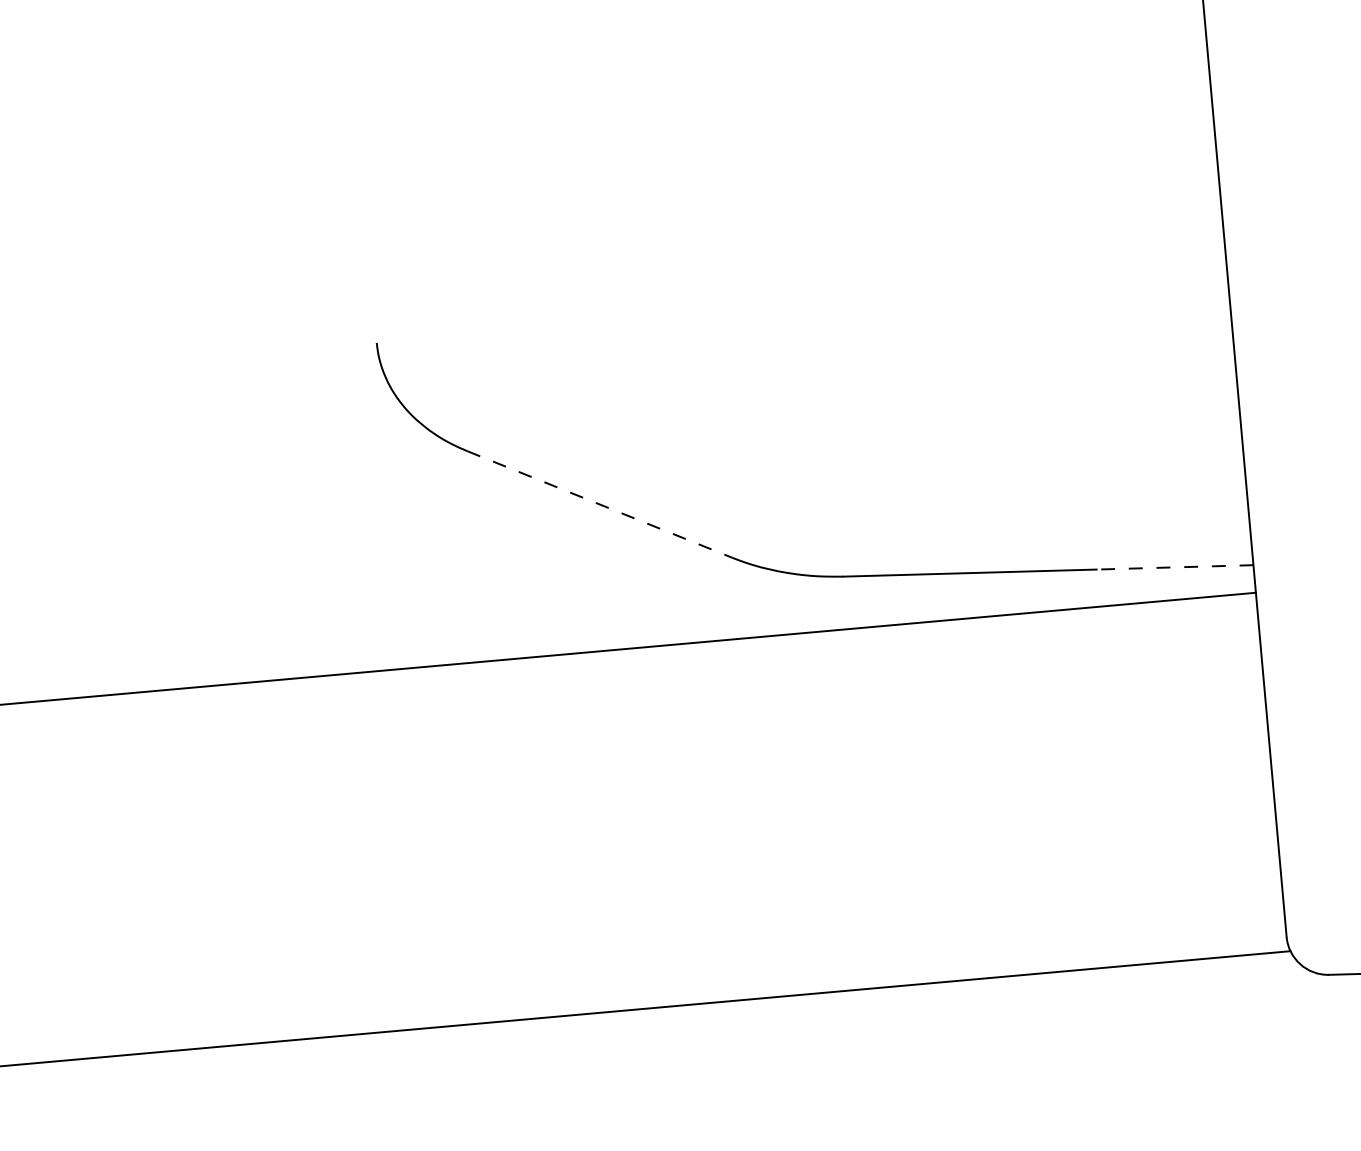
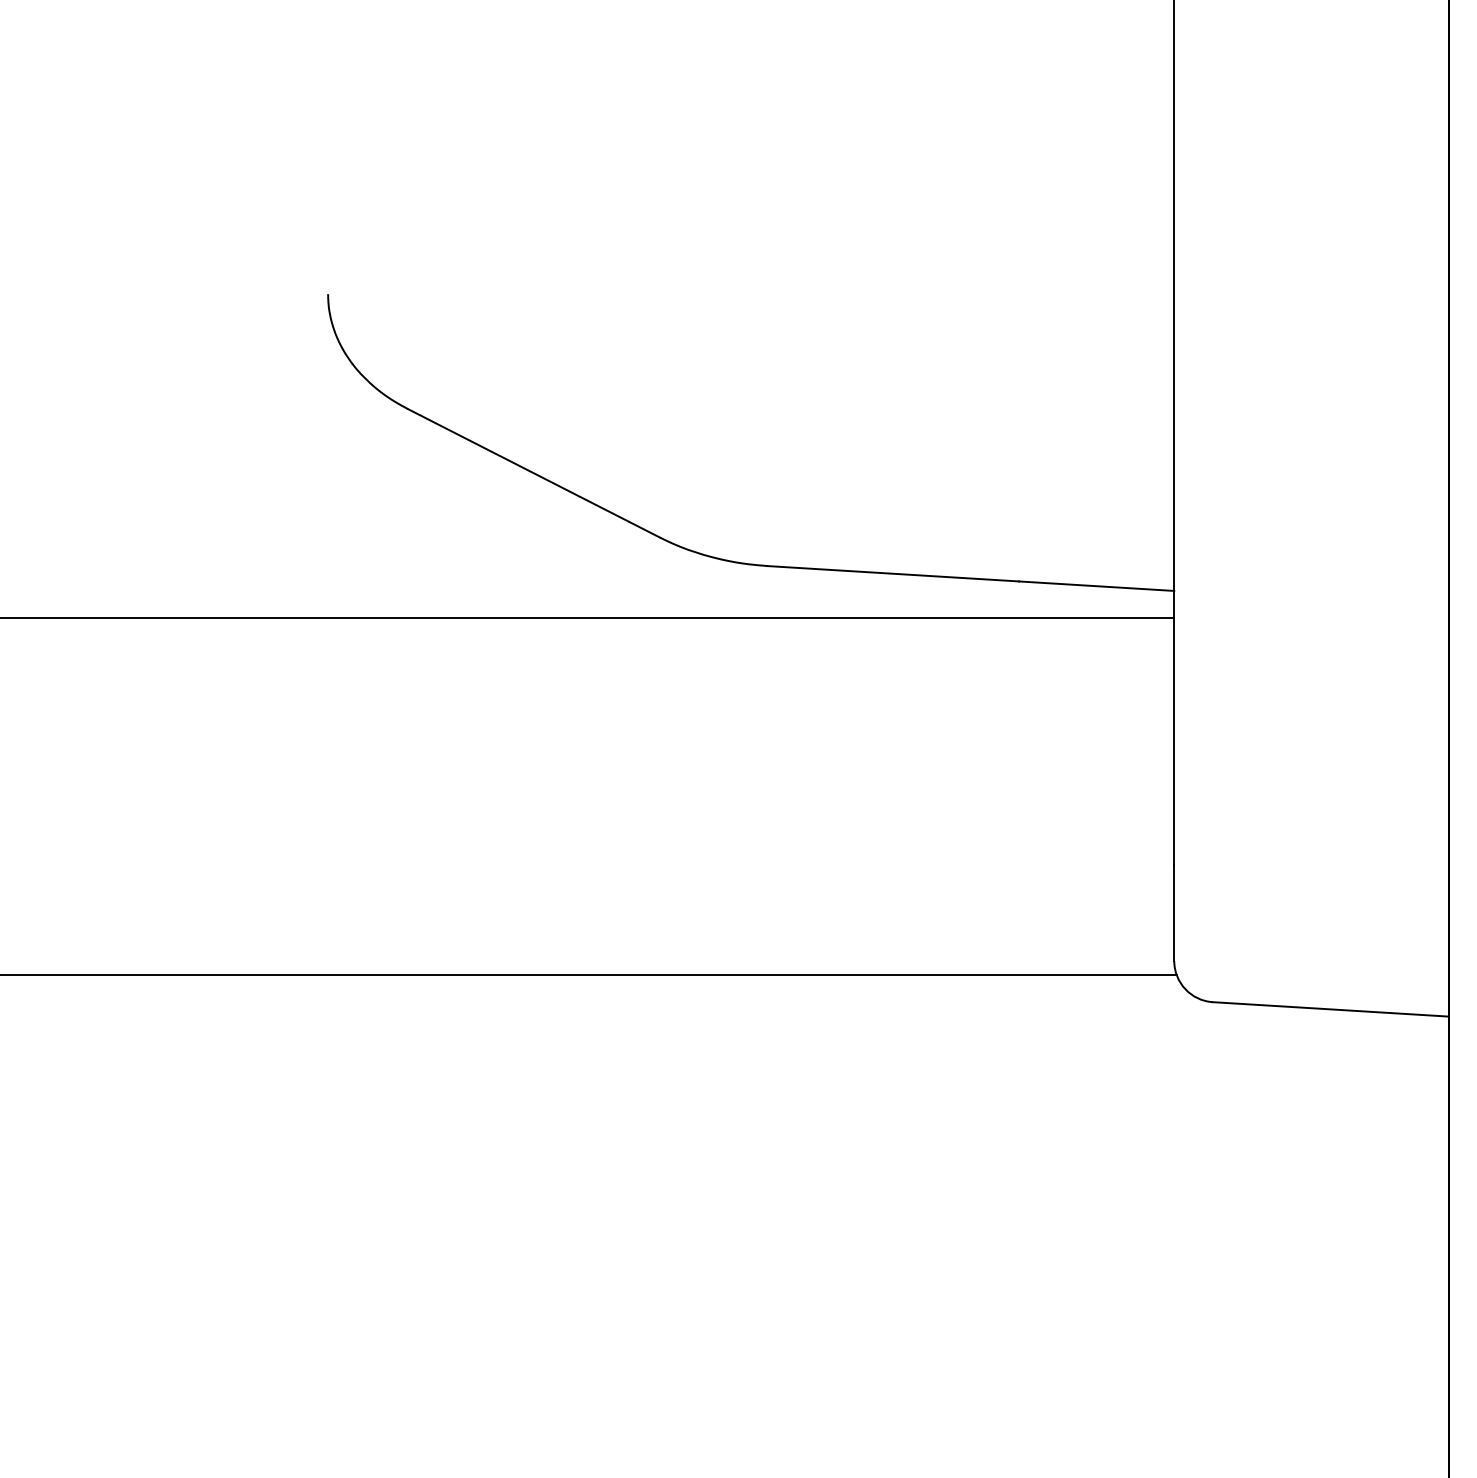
line: (600, 504) -> (534, 473), dashed -> solid
line: (1174, 567) -> (1096, 586), dashed -> solid

